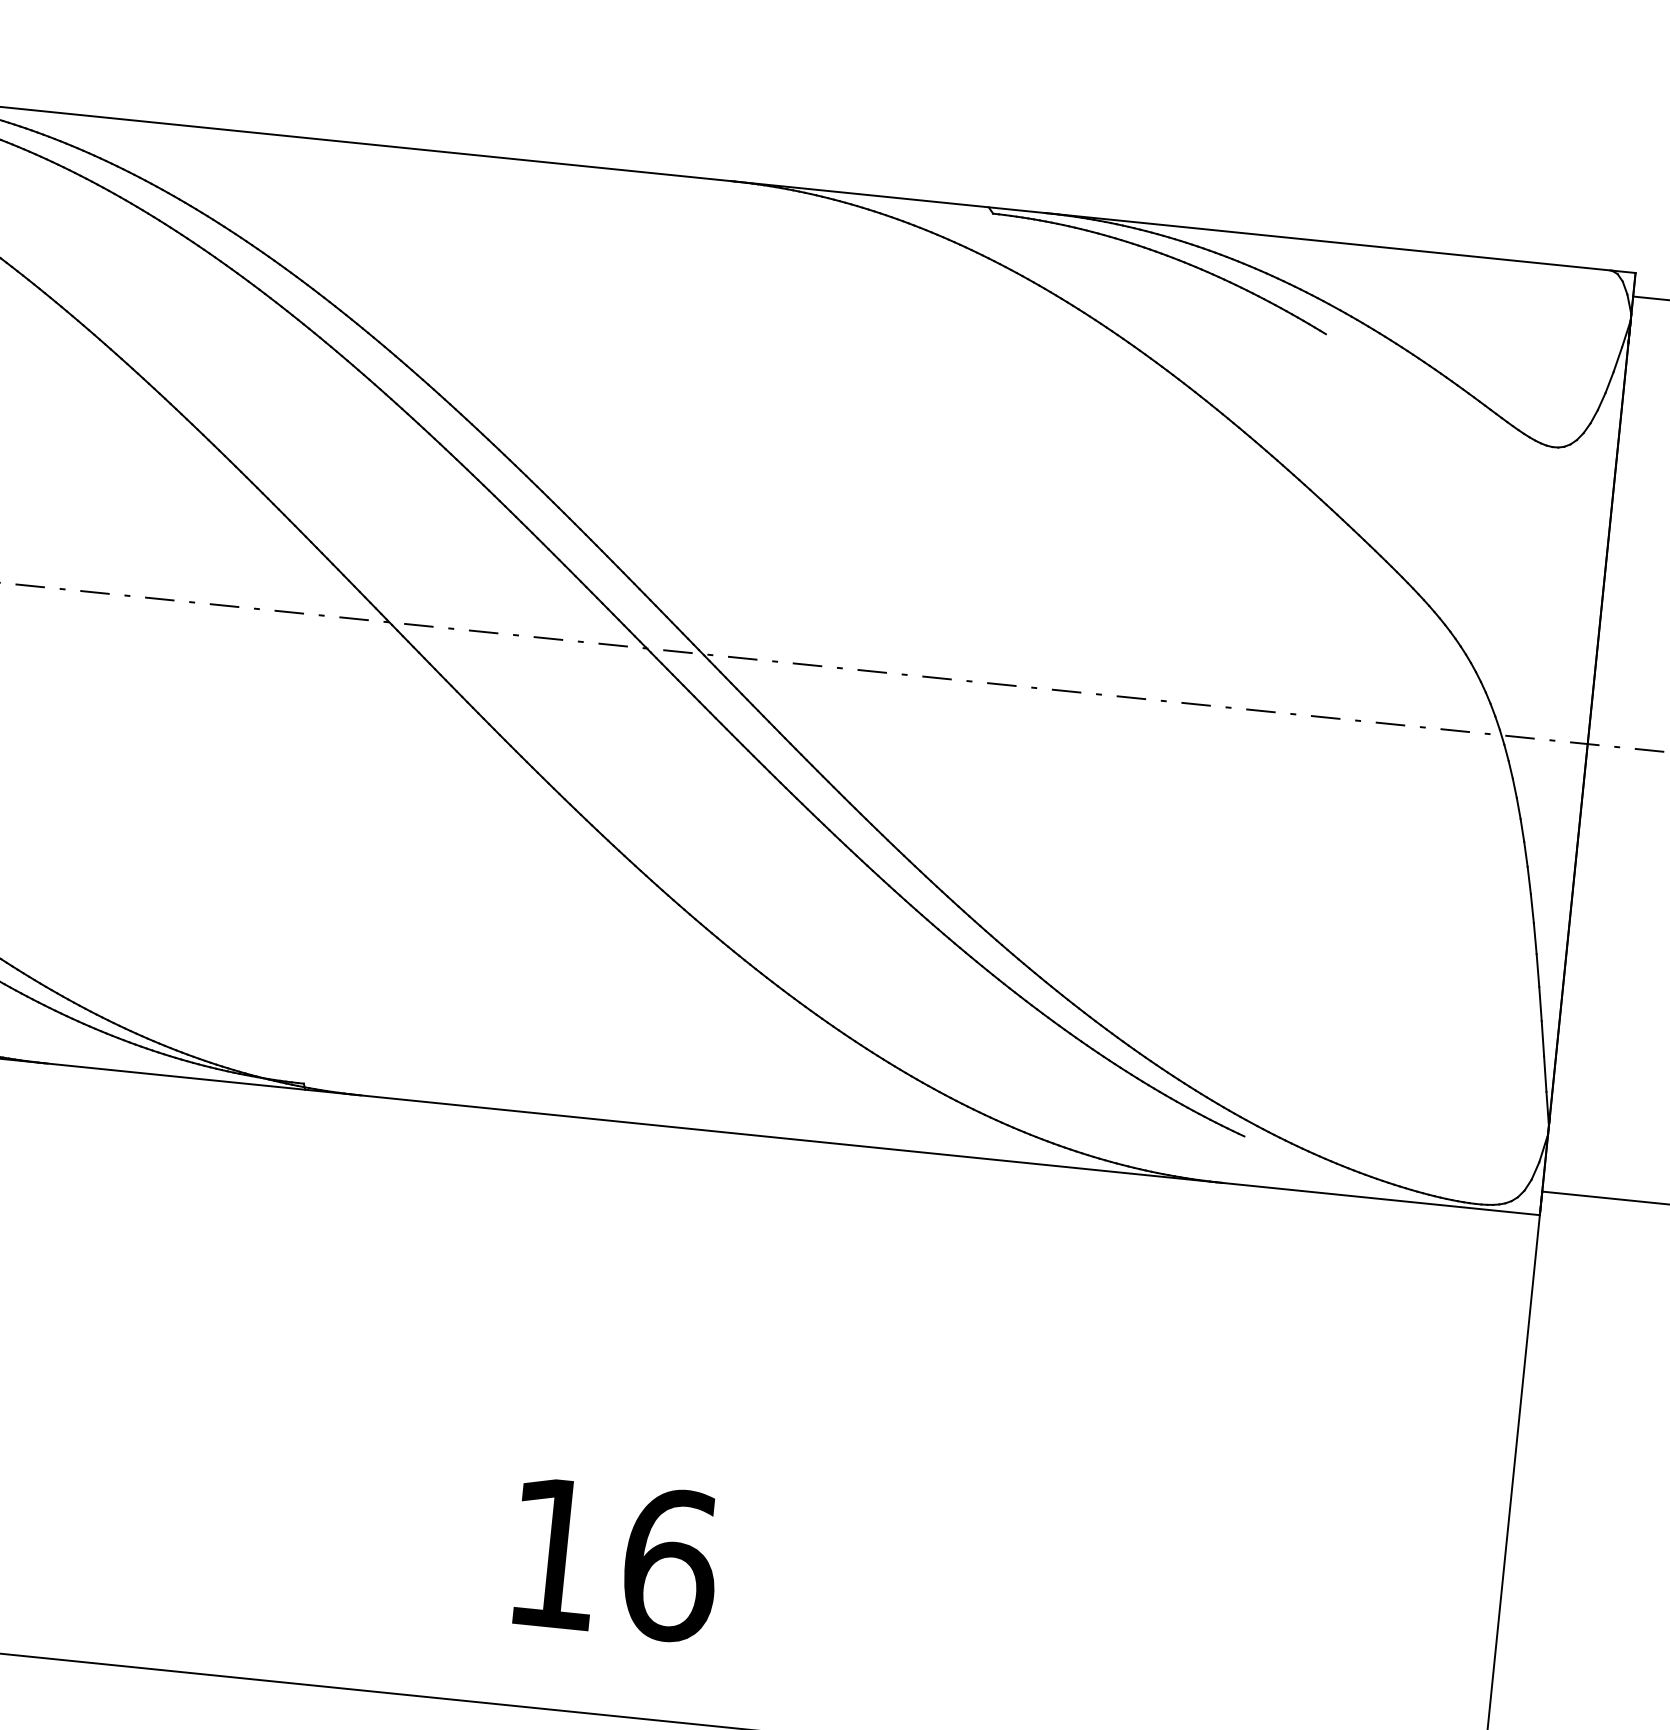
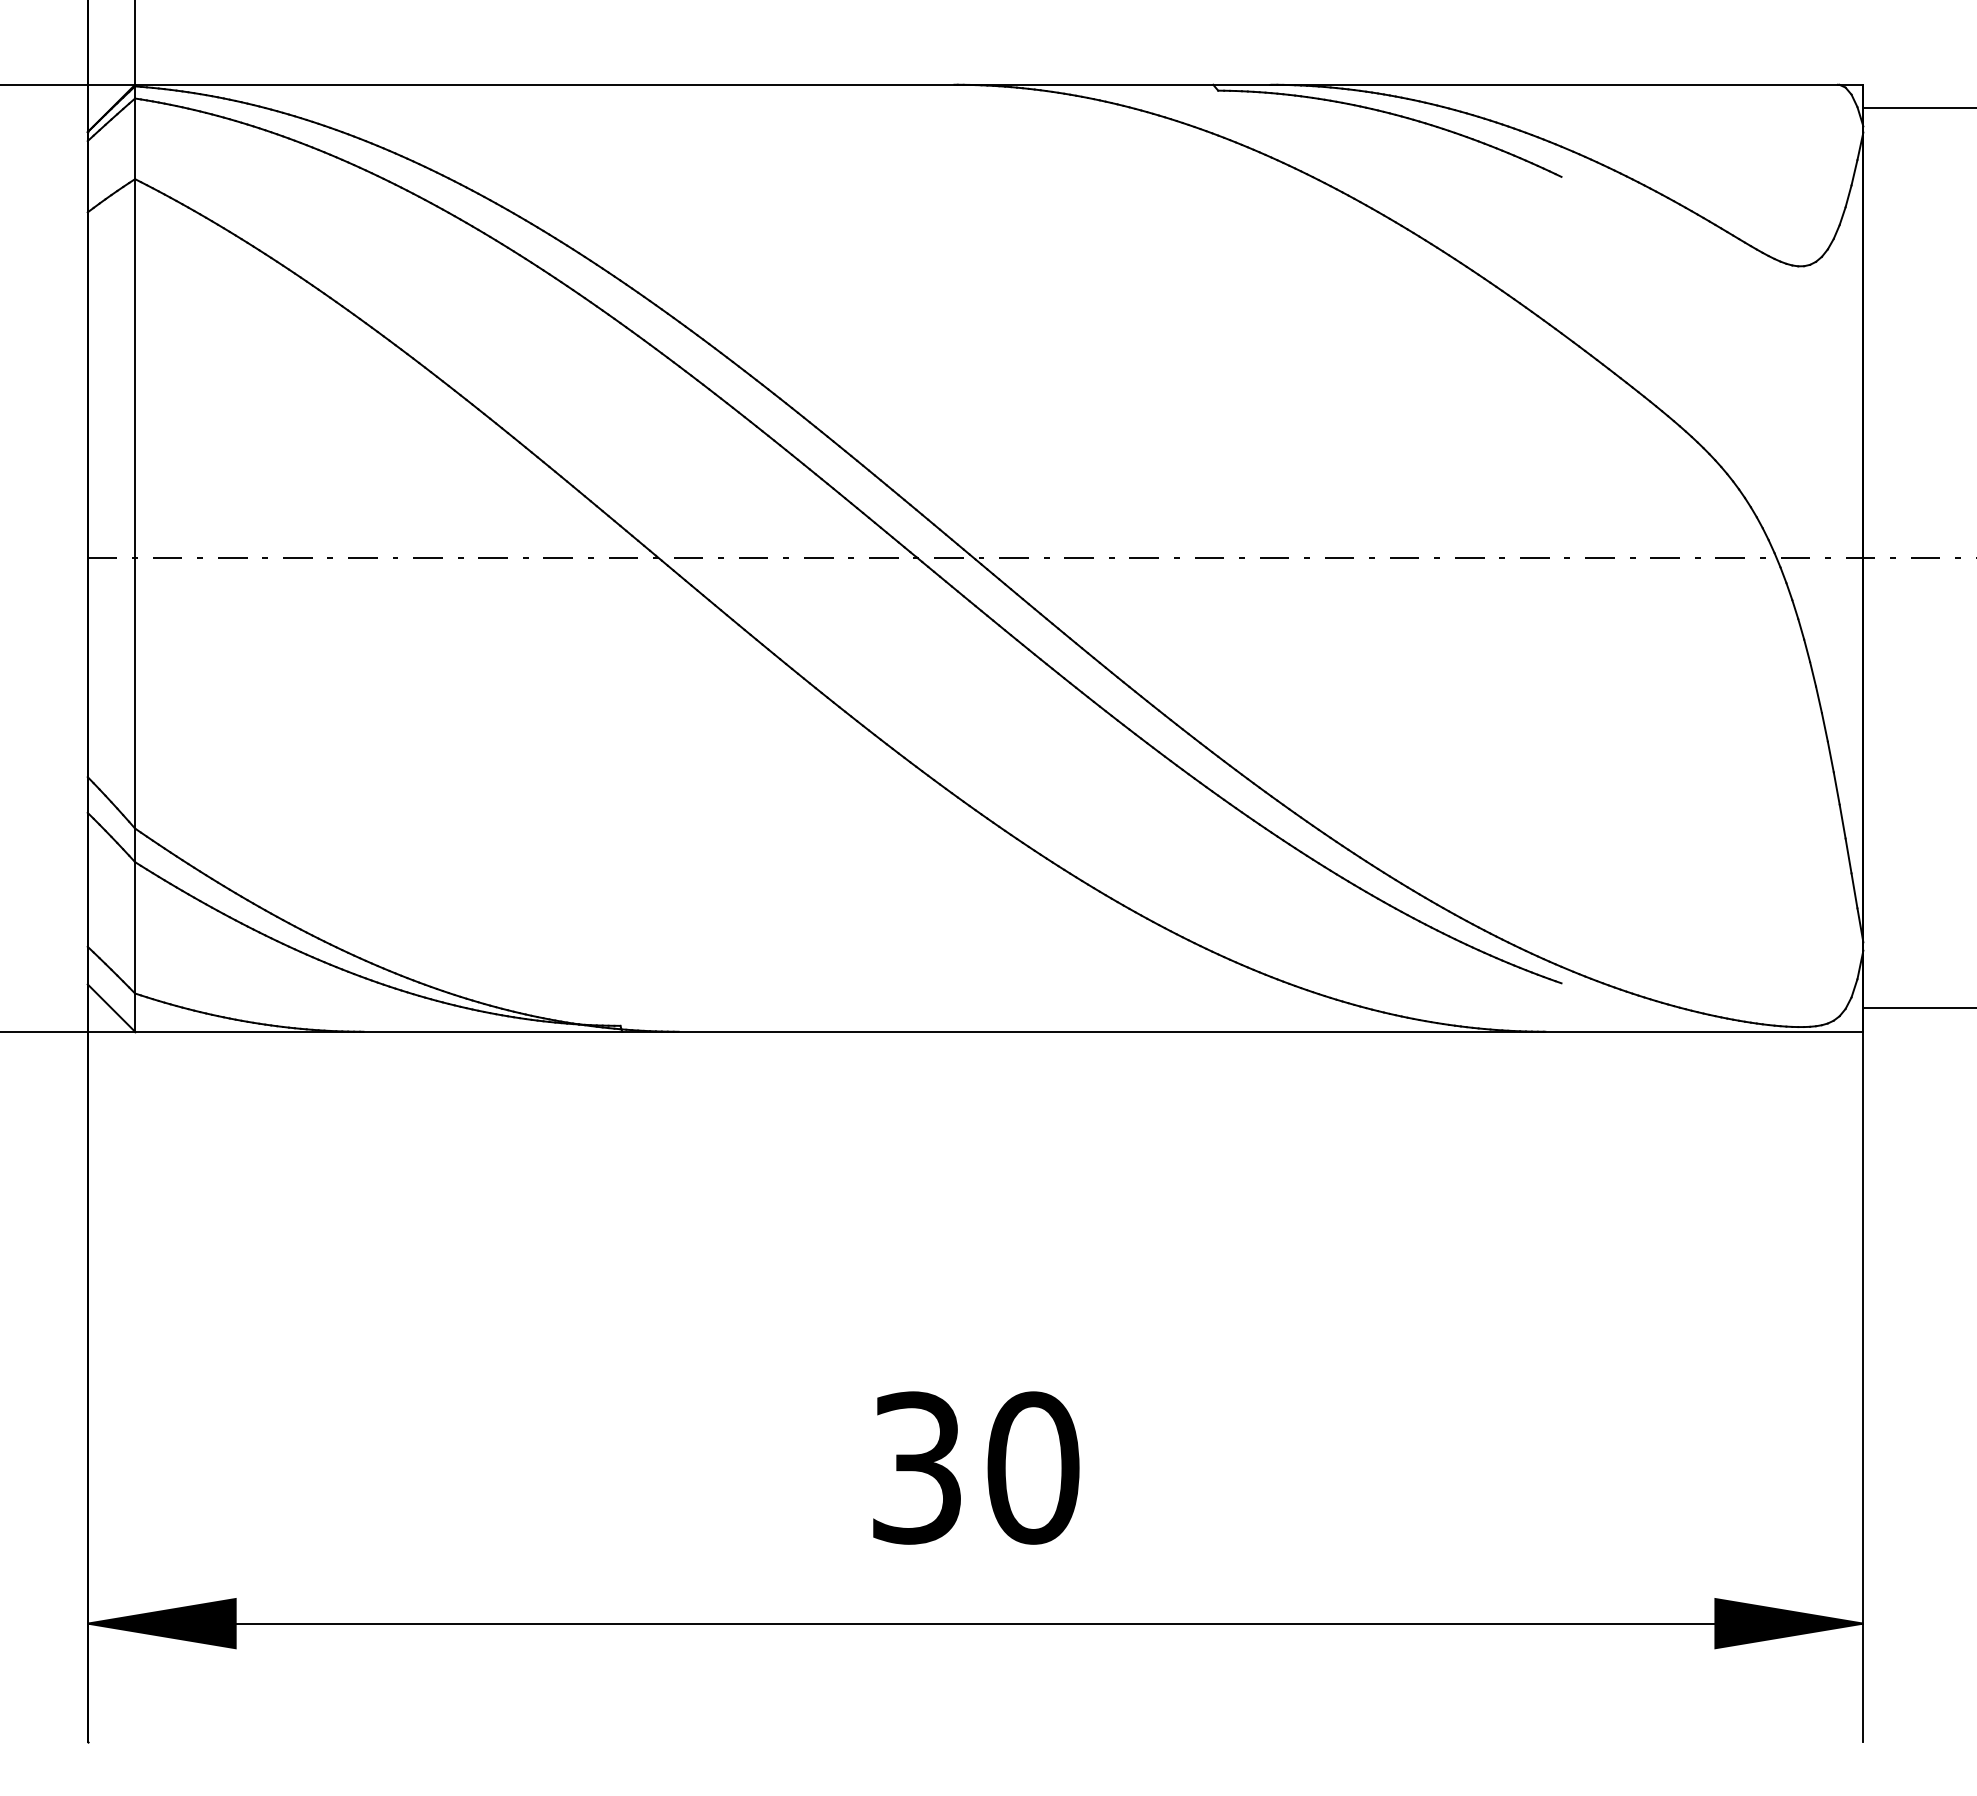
text: (613, 1559) -> (976, 1467), 16 -> 30

